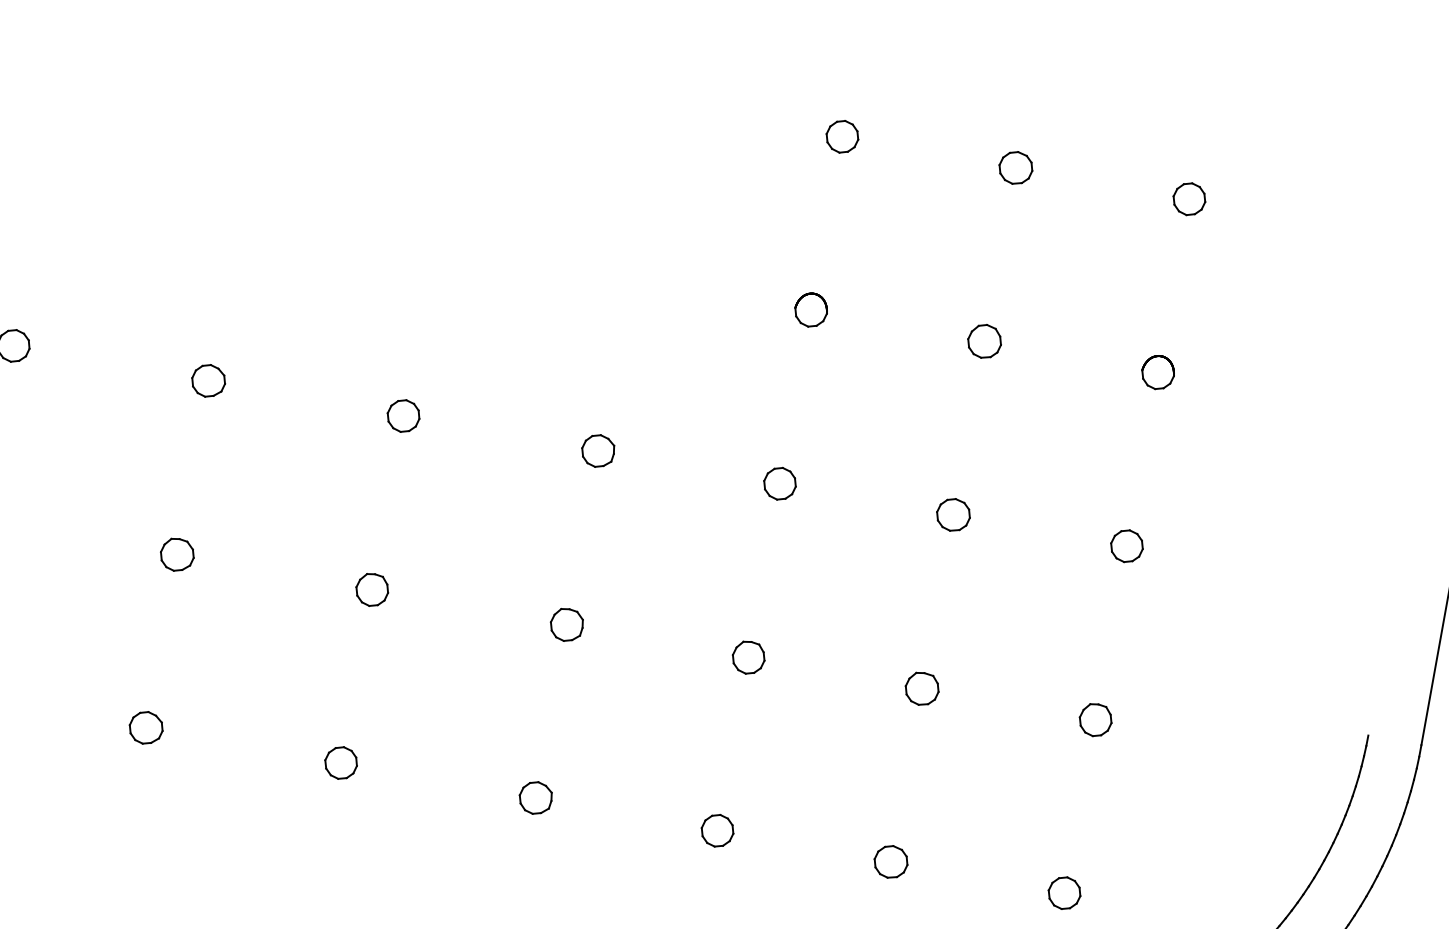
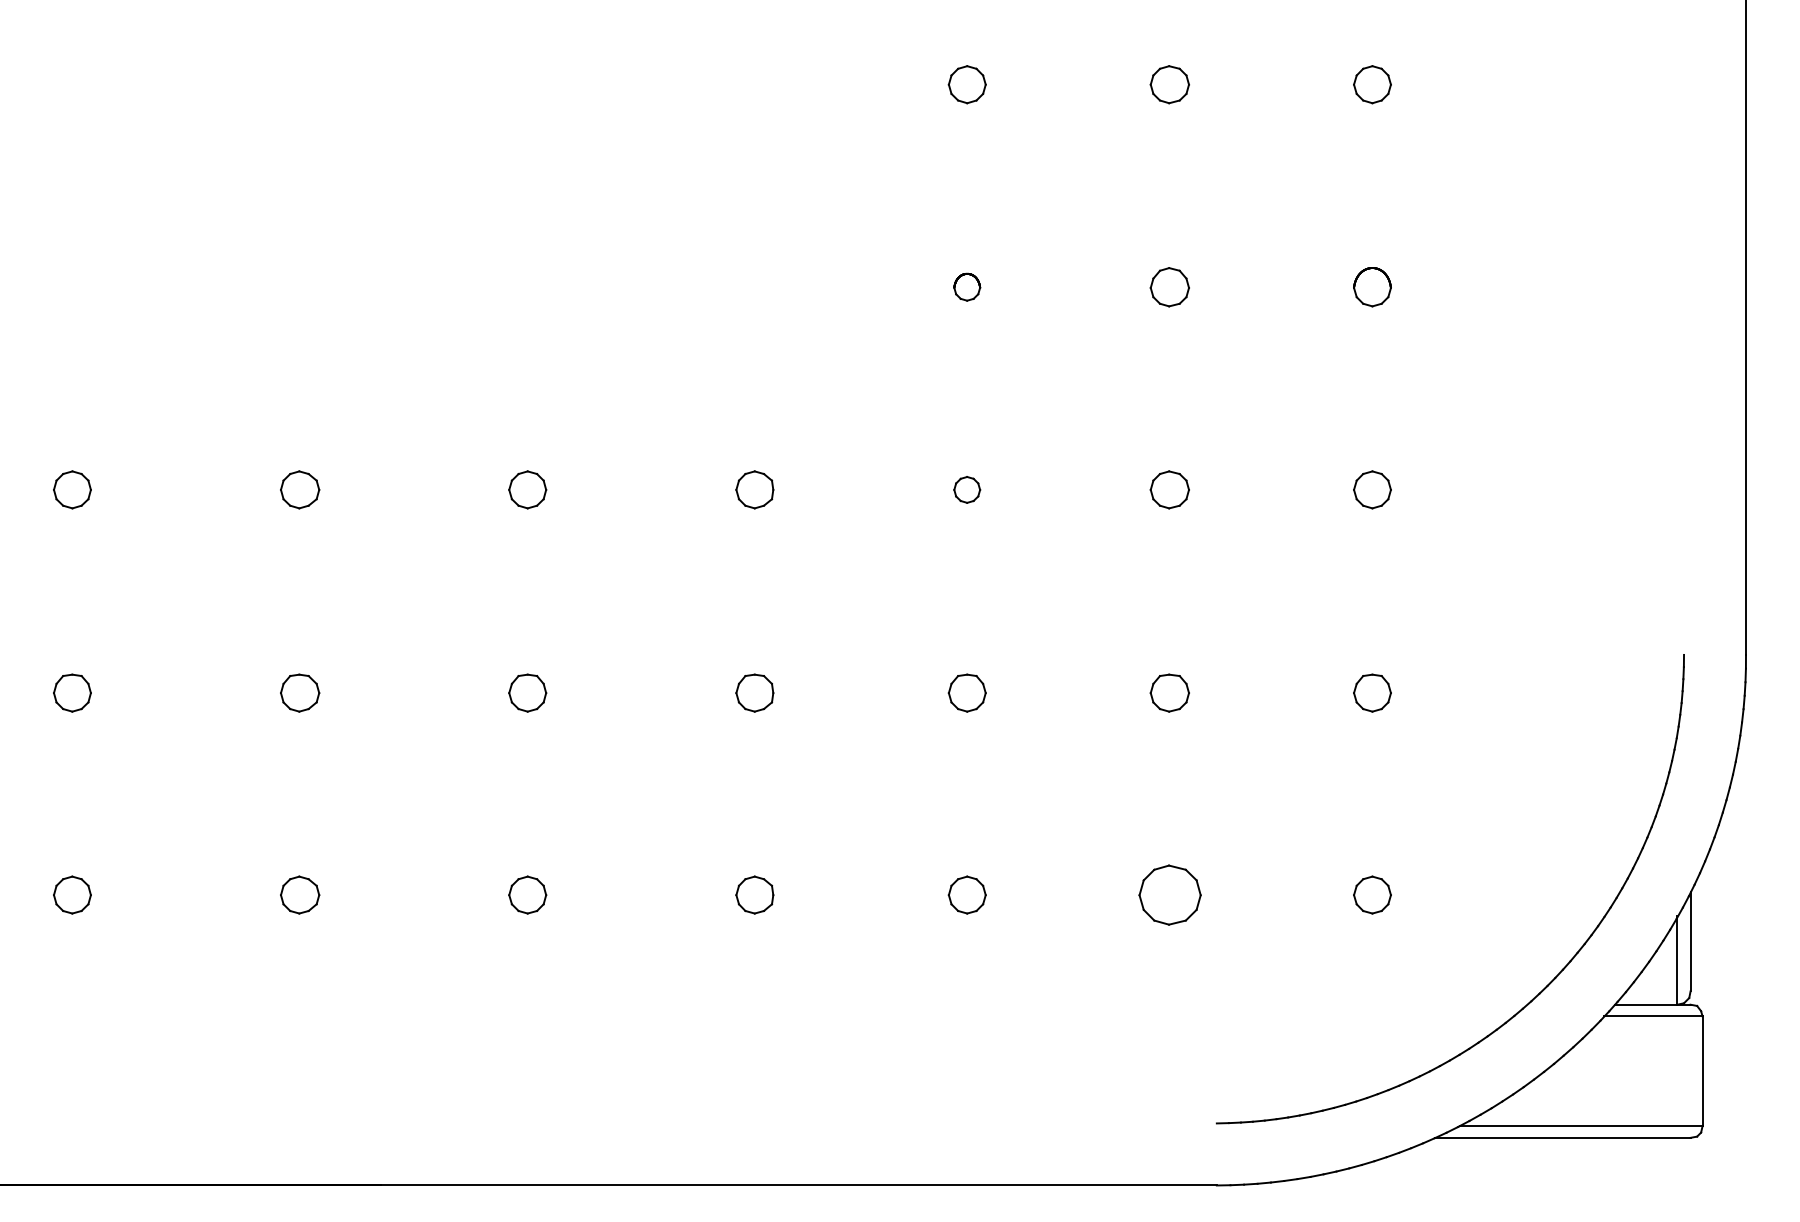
part: (810, 310) -> (966, 287), size x0.7
part: (779, 483) -> (966, 489), size x0.7
part: (890, 861) -> (1169, 894), size x1.6

